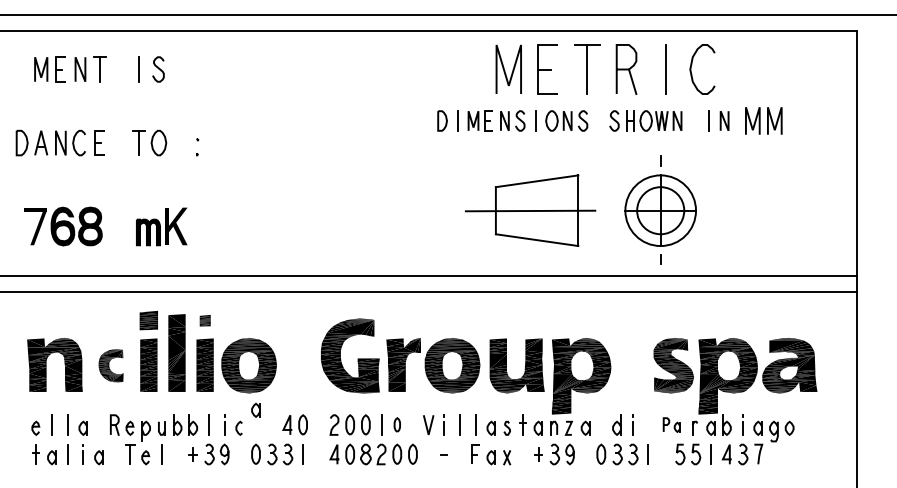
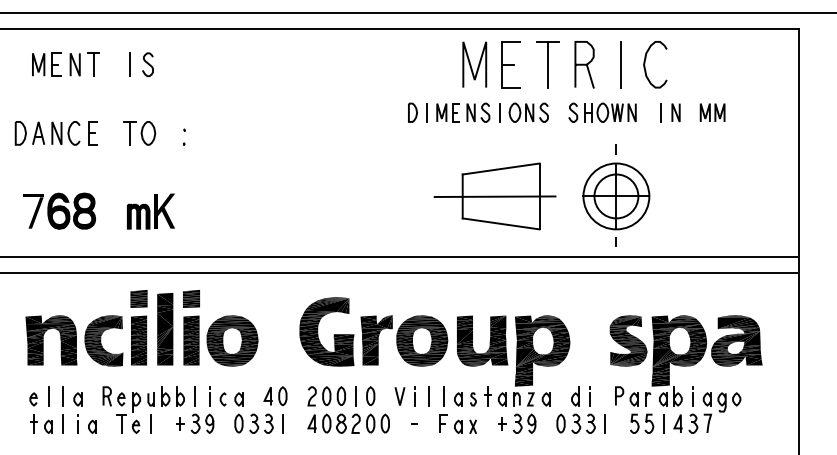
part: (763, 120) -> (712, 112), size x0.71
part: (205, 320) -> (191, 298), size x1.67
part: (110, 365) -> (103, 340), size x1.67
part: (255, 409) -> (238, 398), moved
part: (397, 424) -> (370, 395), size x1.43
part: (671, 424) -> (626, 395), size x1.43

